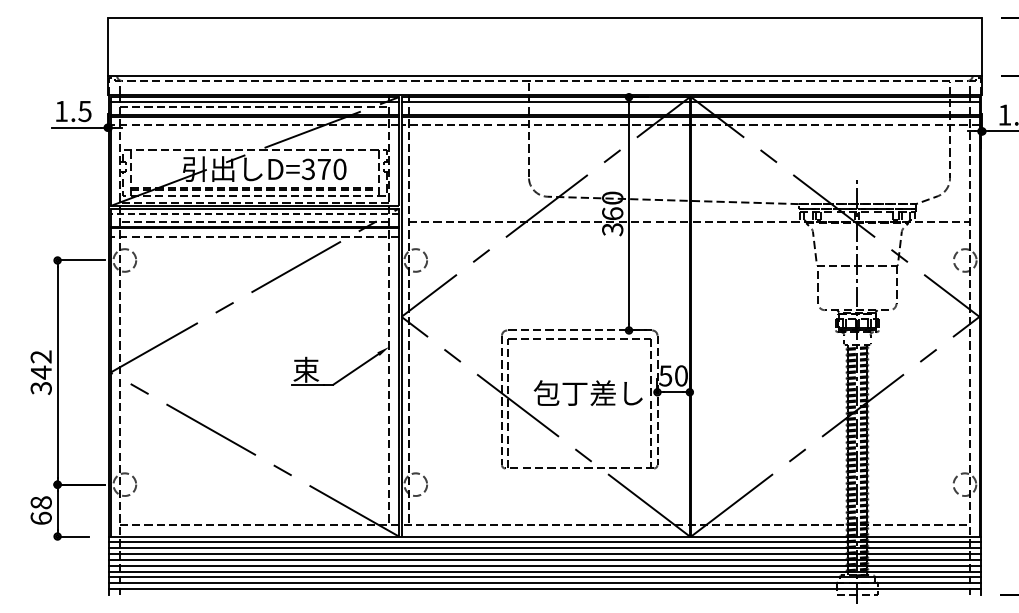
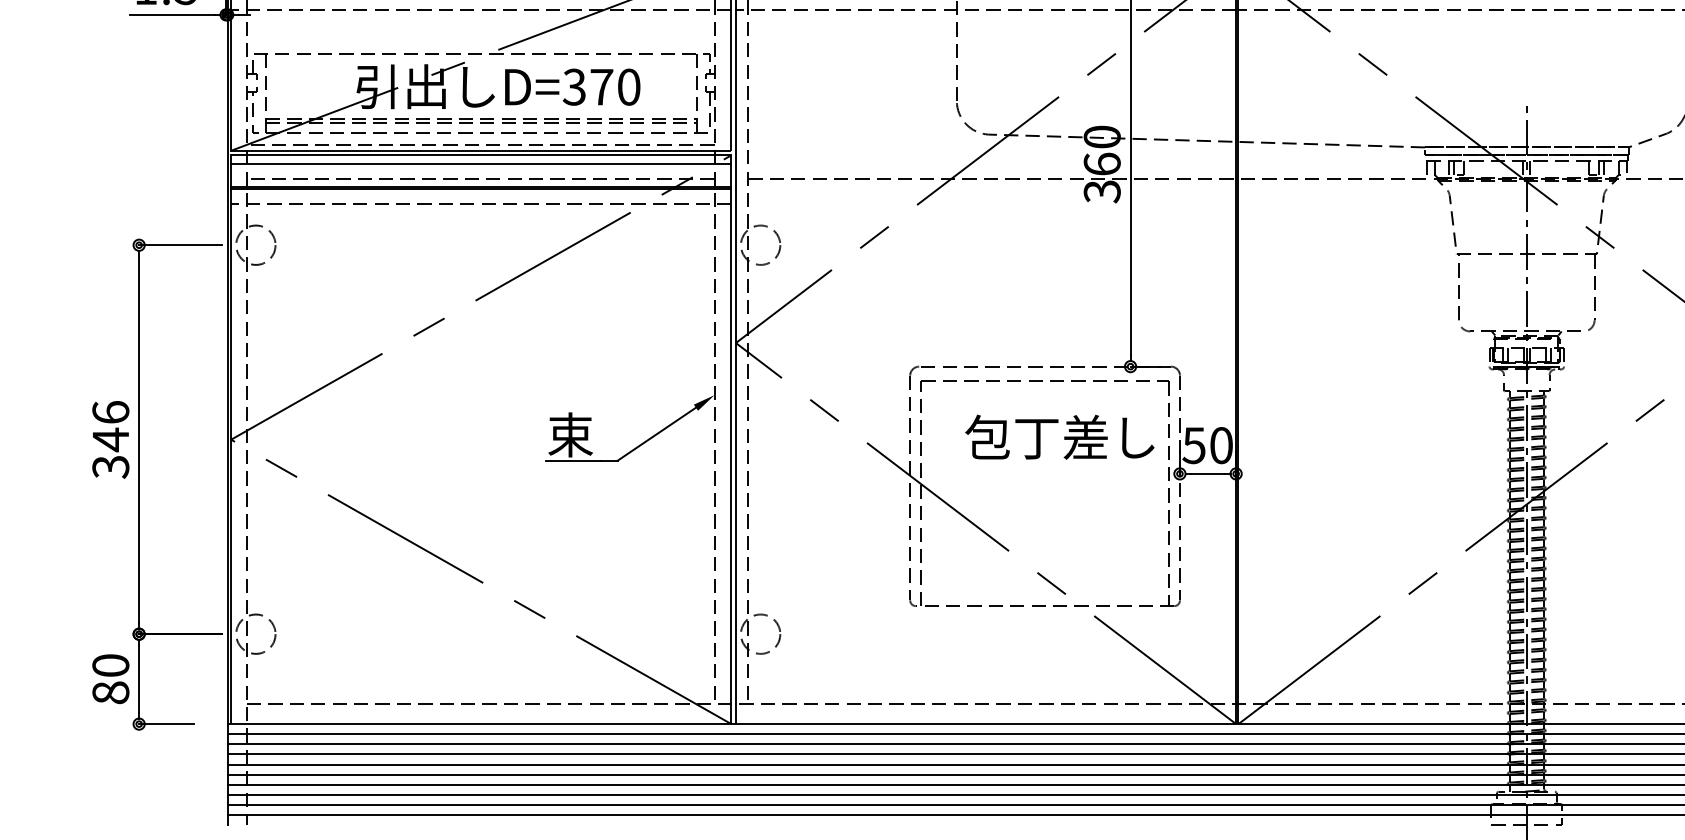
line: (254, 213) -> (480, 163), dashed -> solid
text: (40, 356) -> (109, 411), 342 -> 346
text: (587, 392) -> (1058, 436), moved
text: (40, 510) -> (109, 679), 68 -> 80

